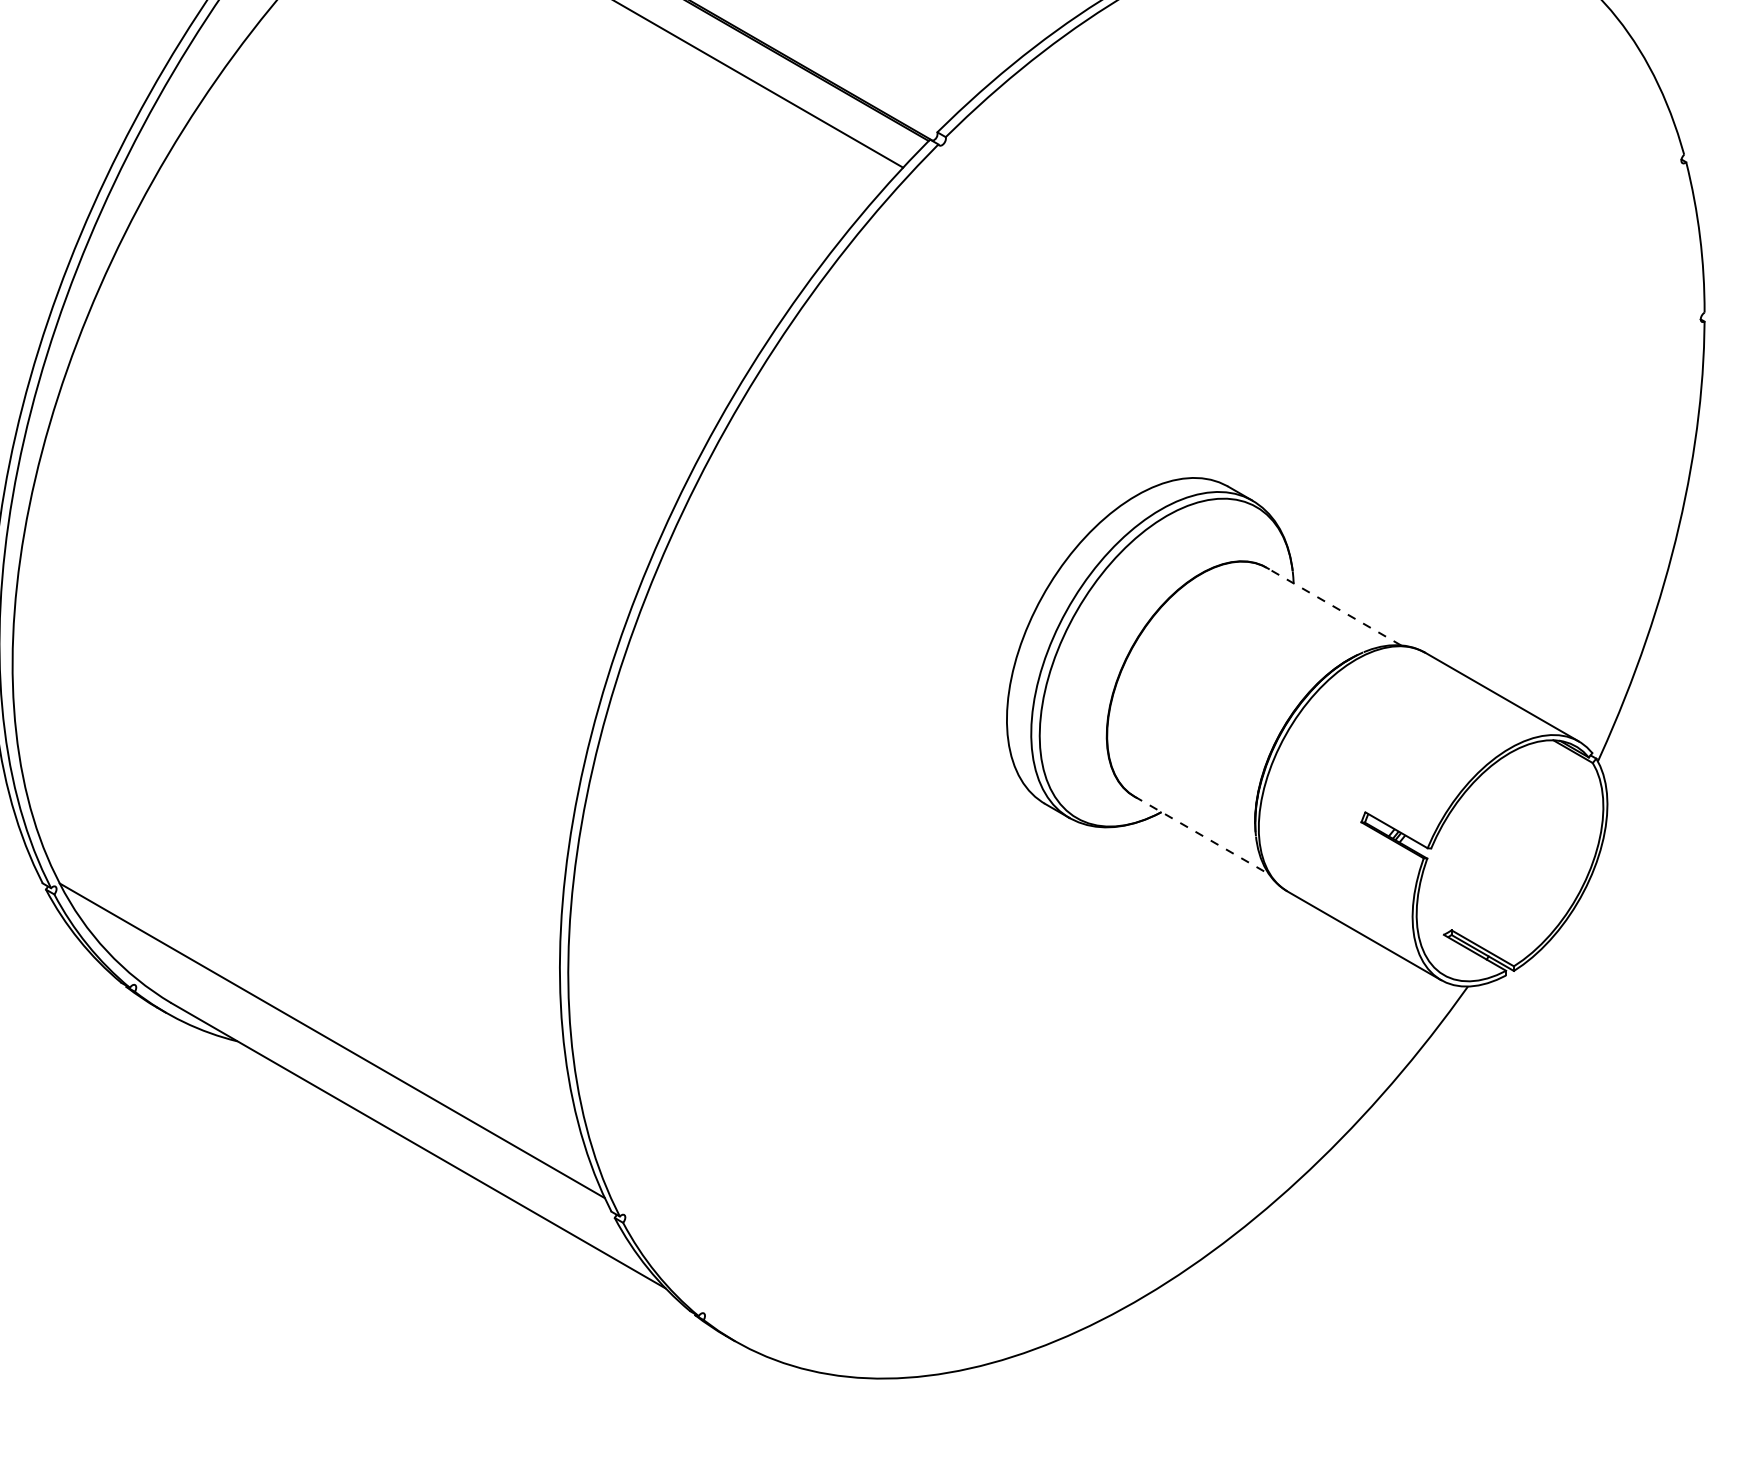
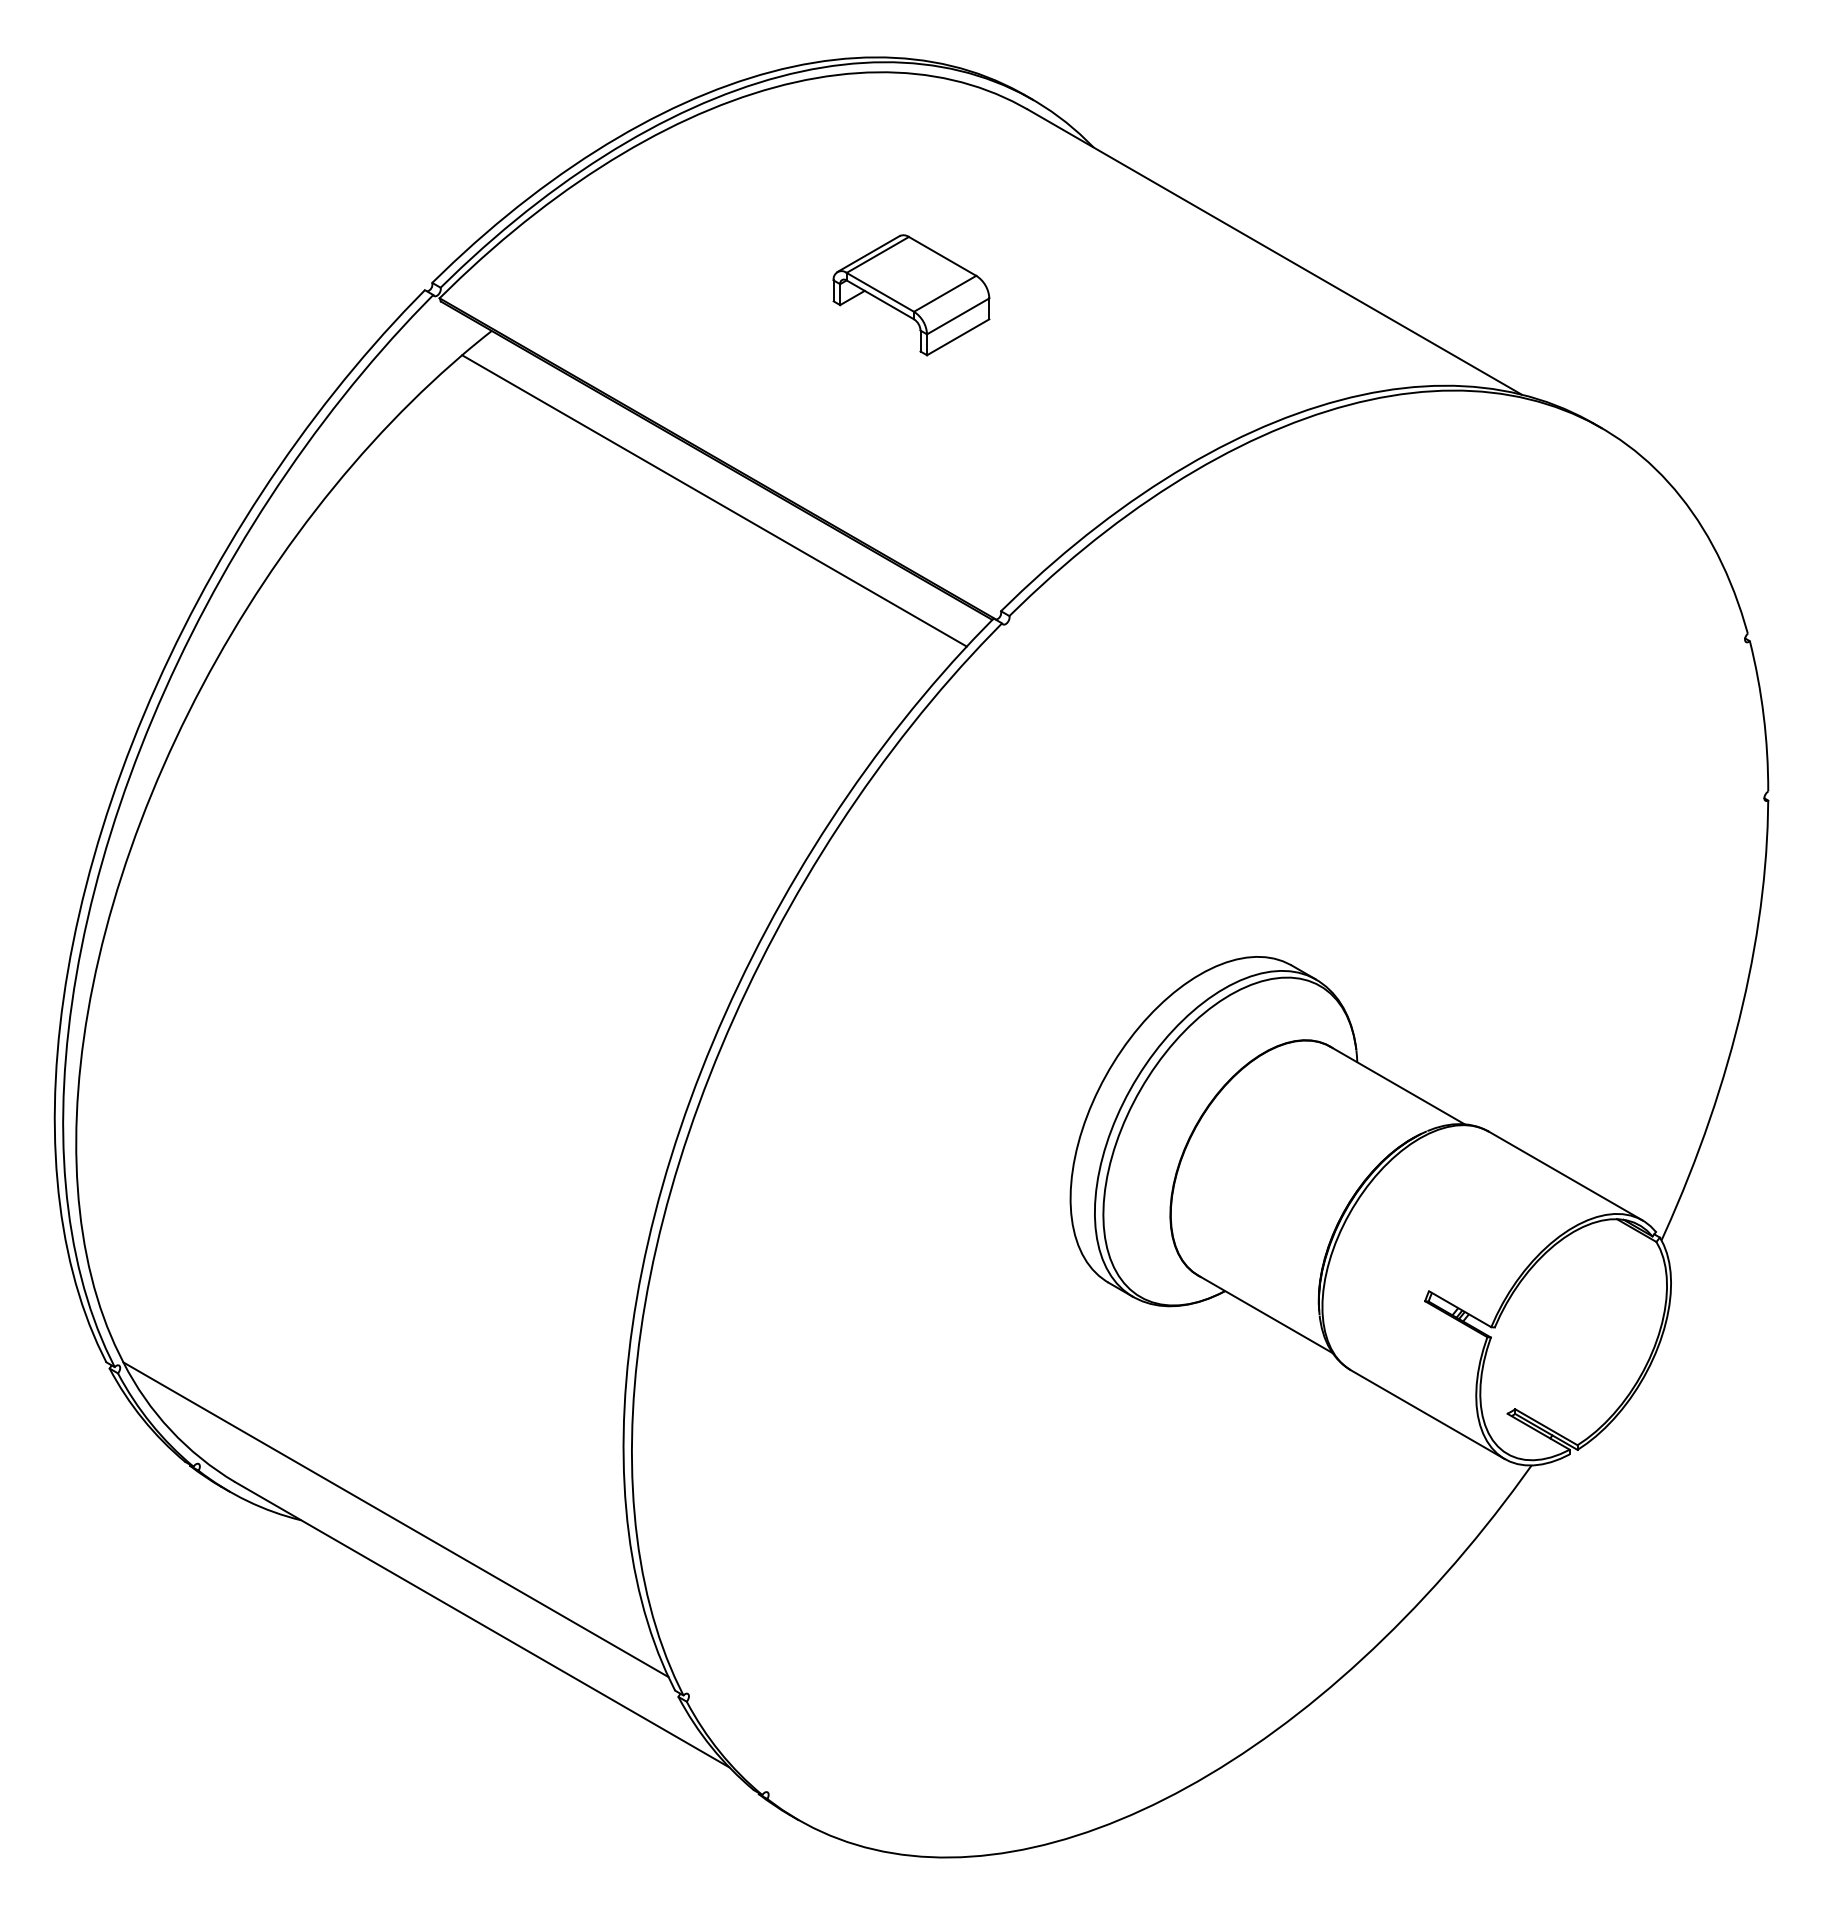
line: (1333, 606) -> (1397, 1085), dashed -> solid
line: (1201, 835) -> (1265, 1314), dashed -> solid

